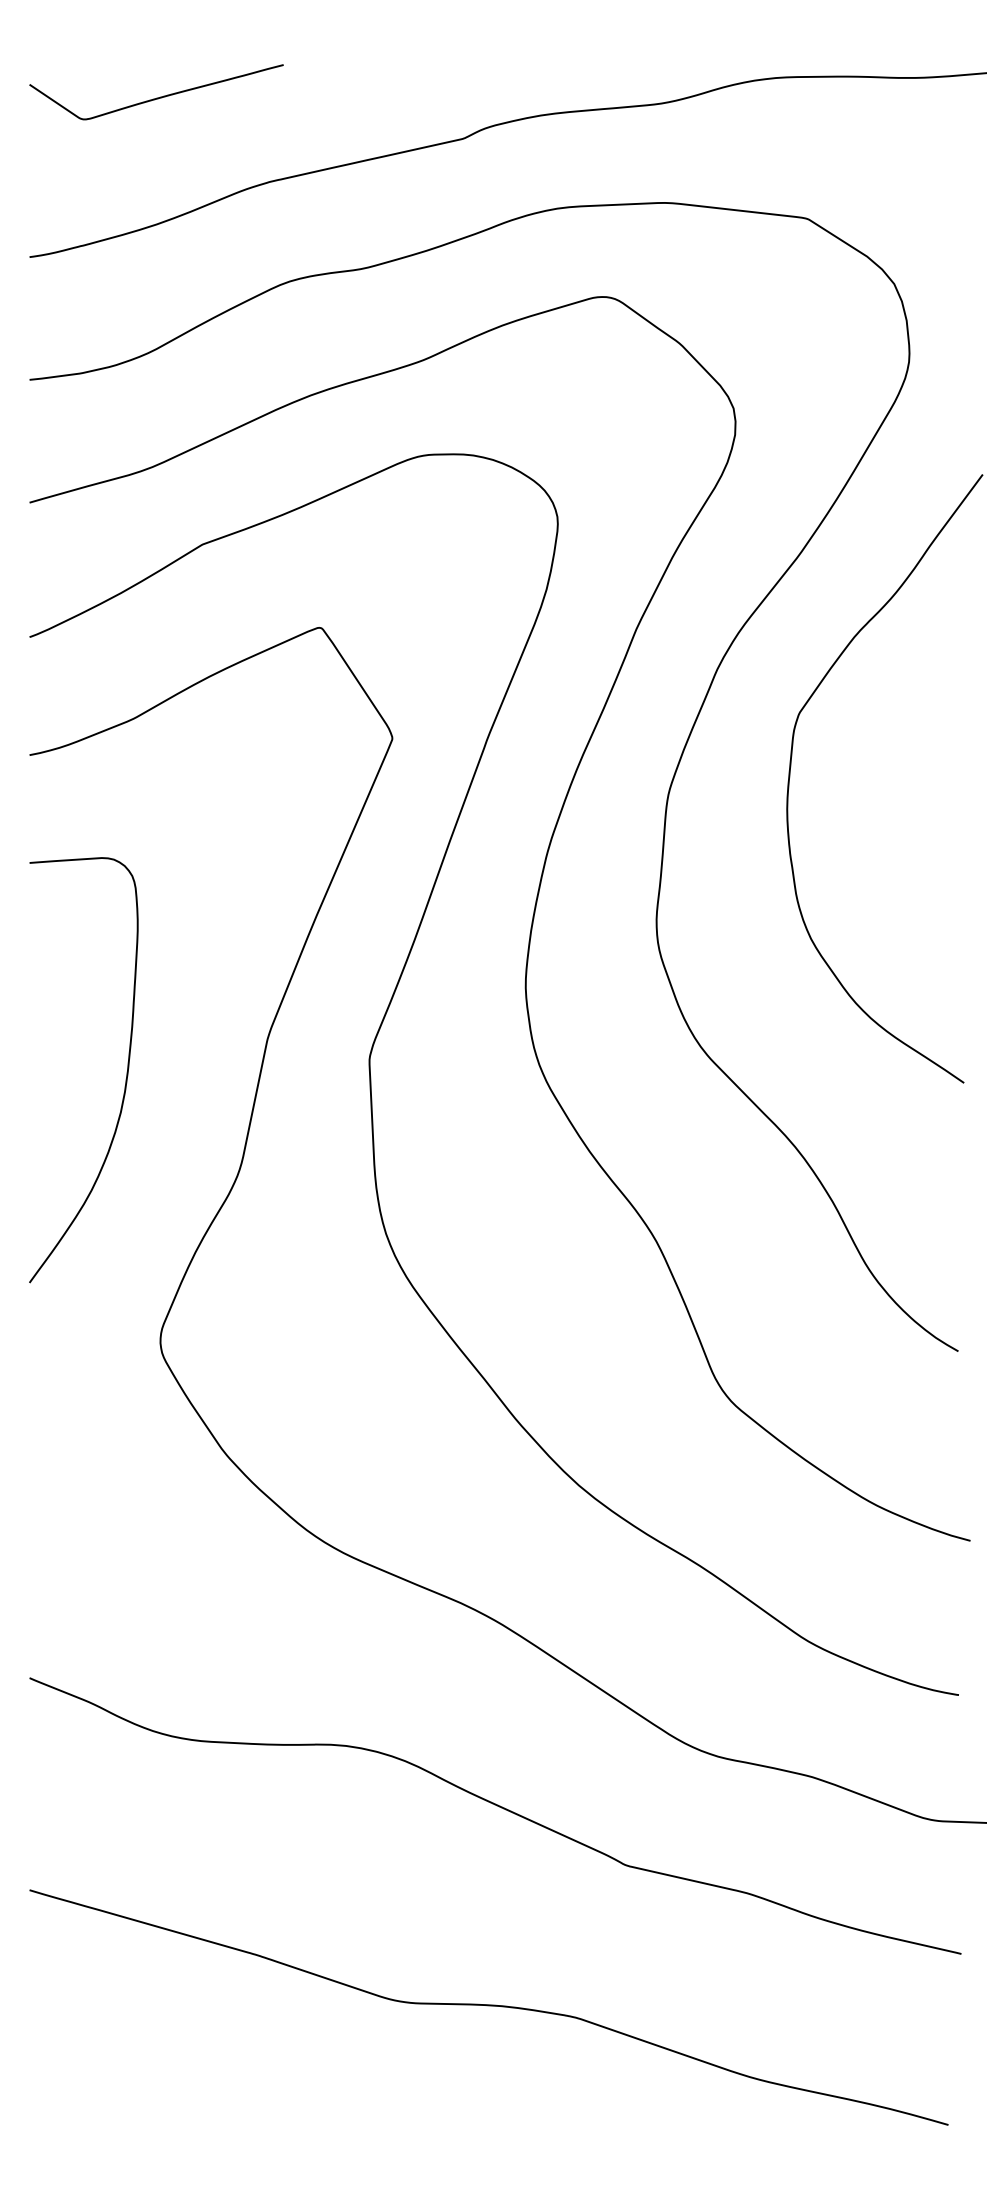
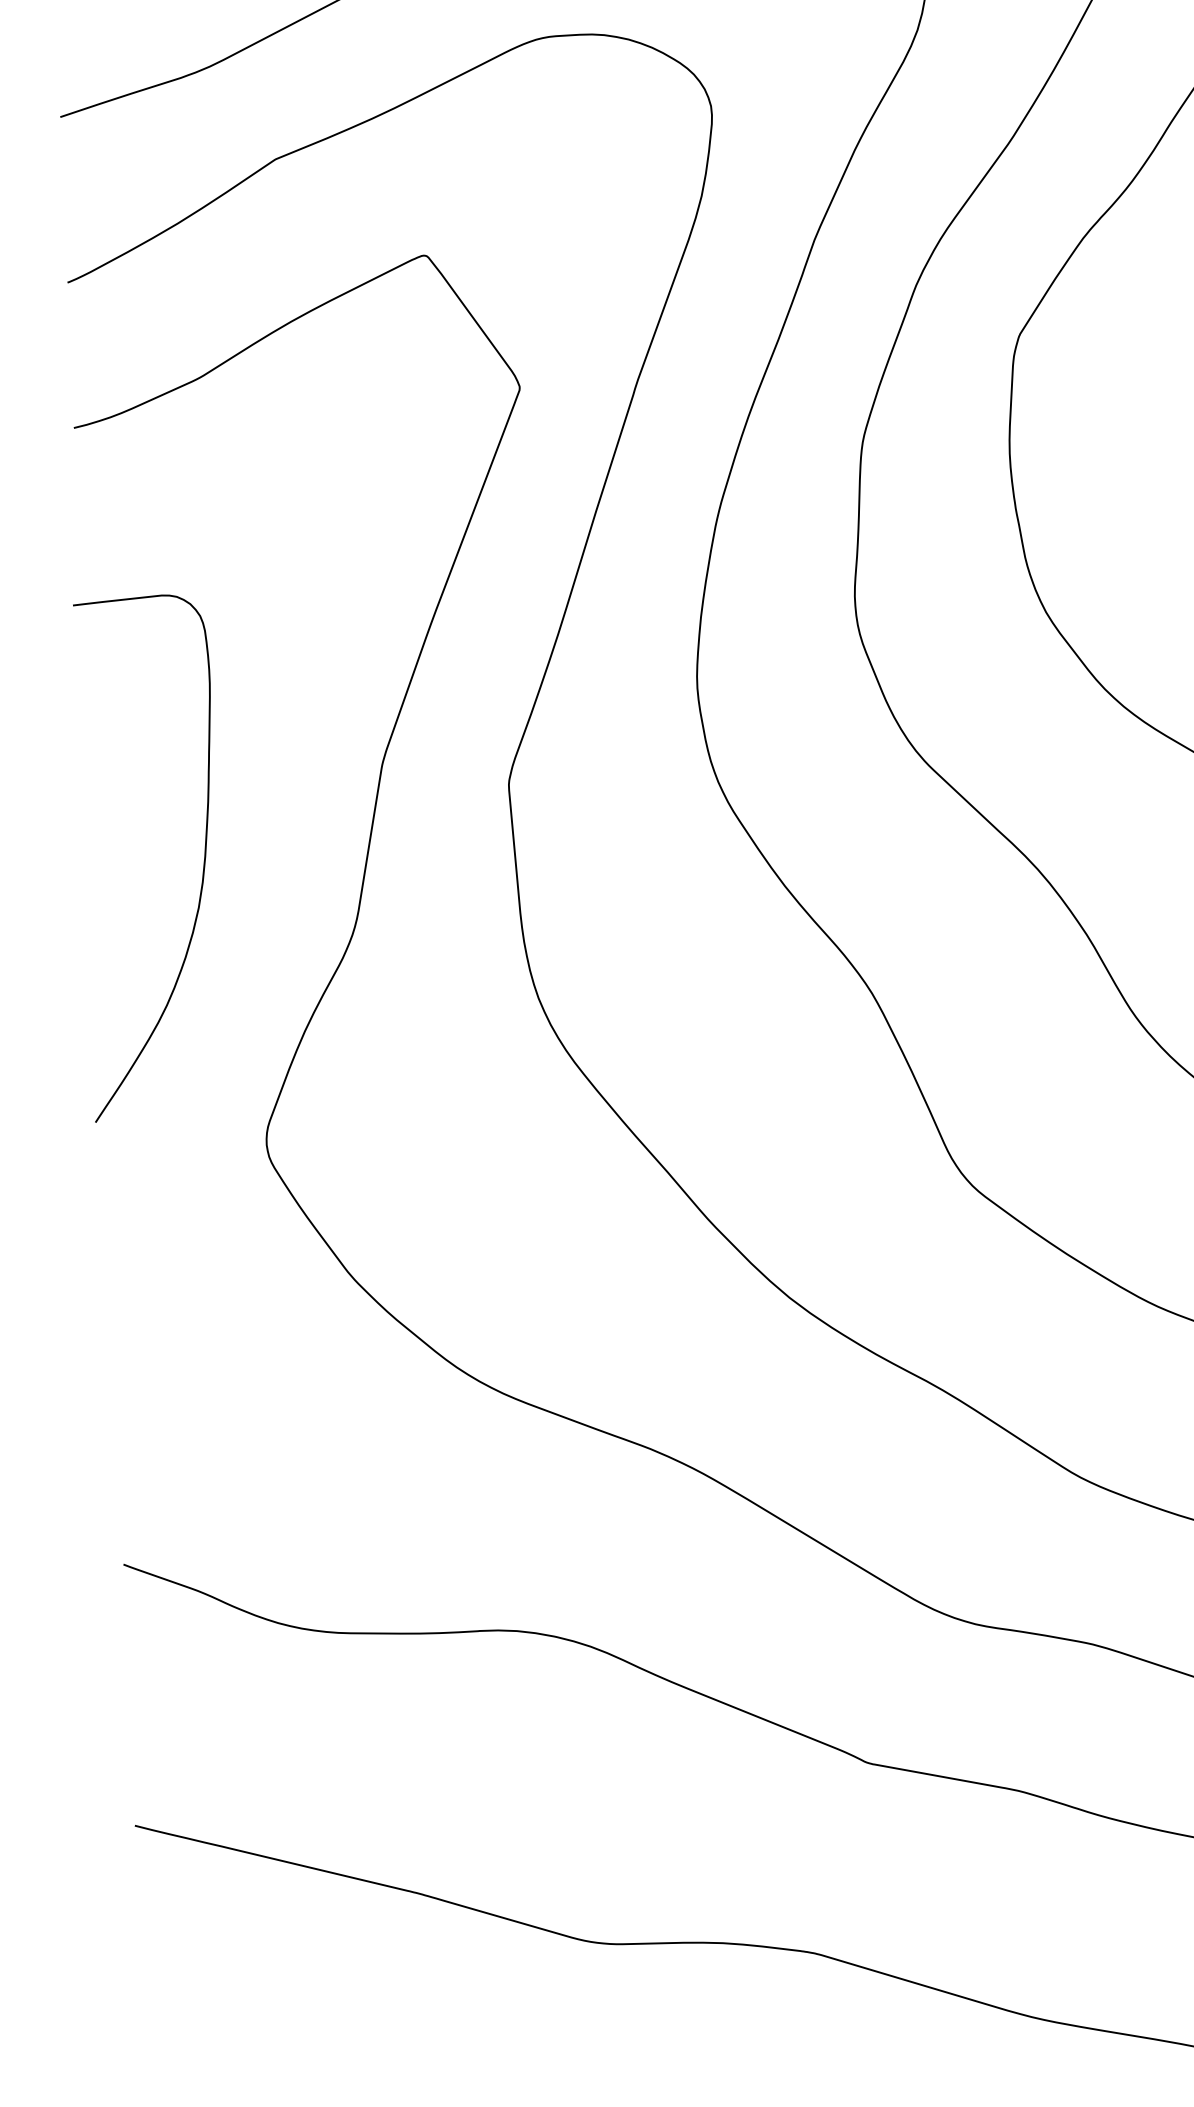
curve: (125, 1079) -> (202, 866), moved

